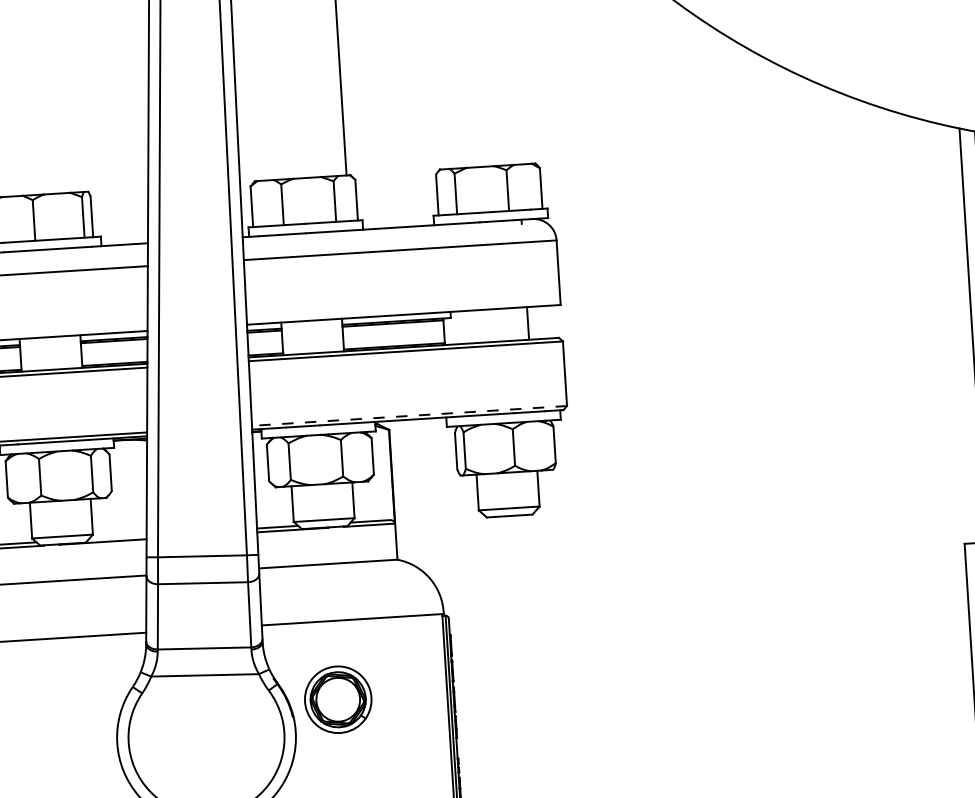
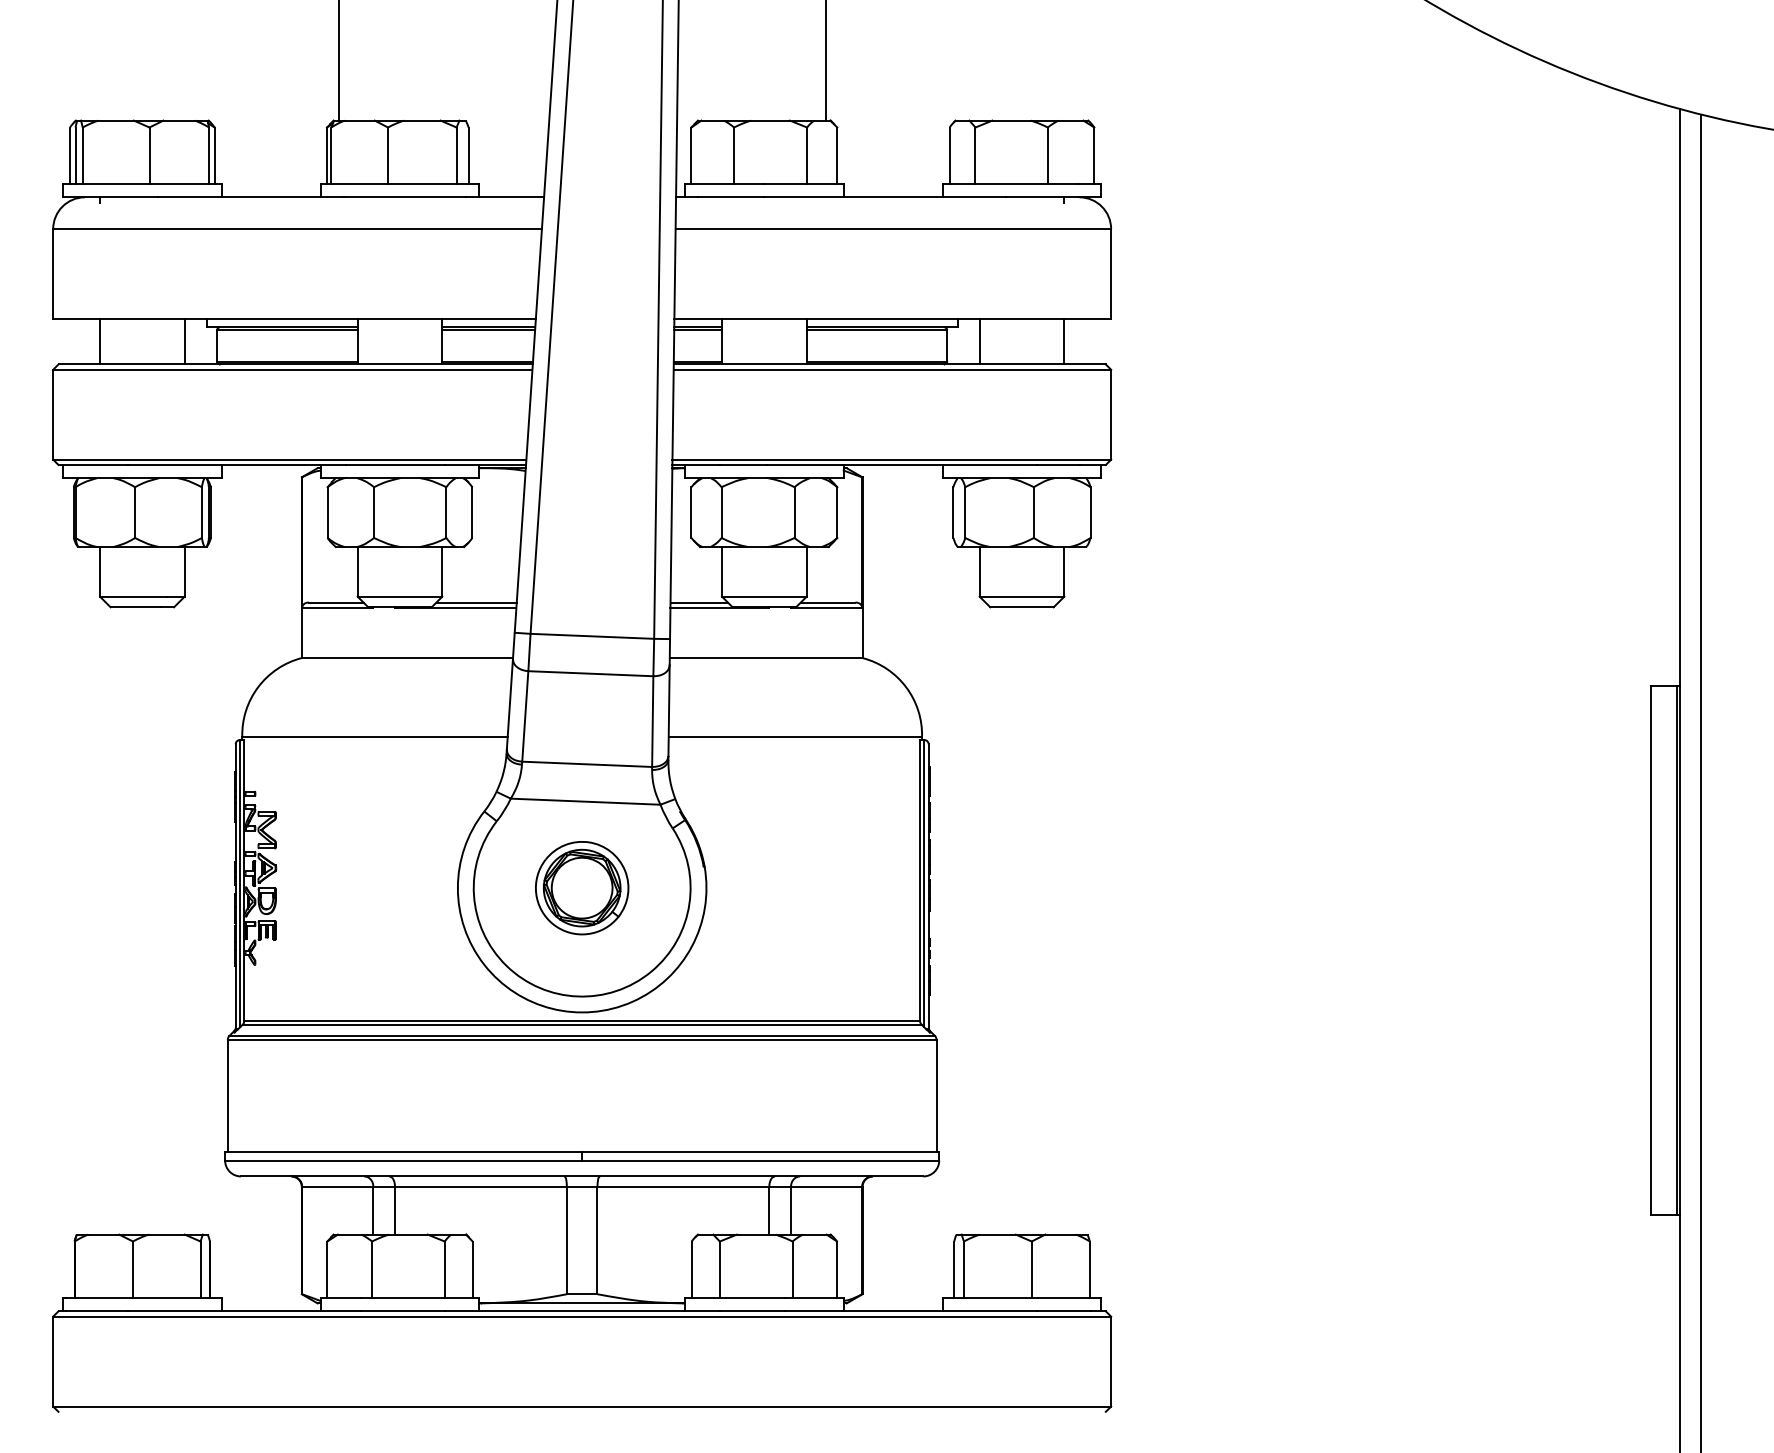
line: (467, 327) -> (979, 341), added
line: (409, 415) -> (891, 459), dashed -> solid
line: (117, 537) -> (476, 602), added
part: (338, 699) -> (582, 888), moved

